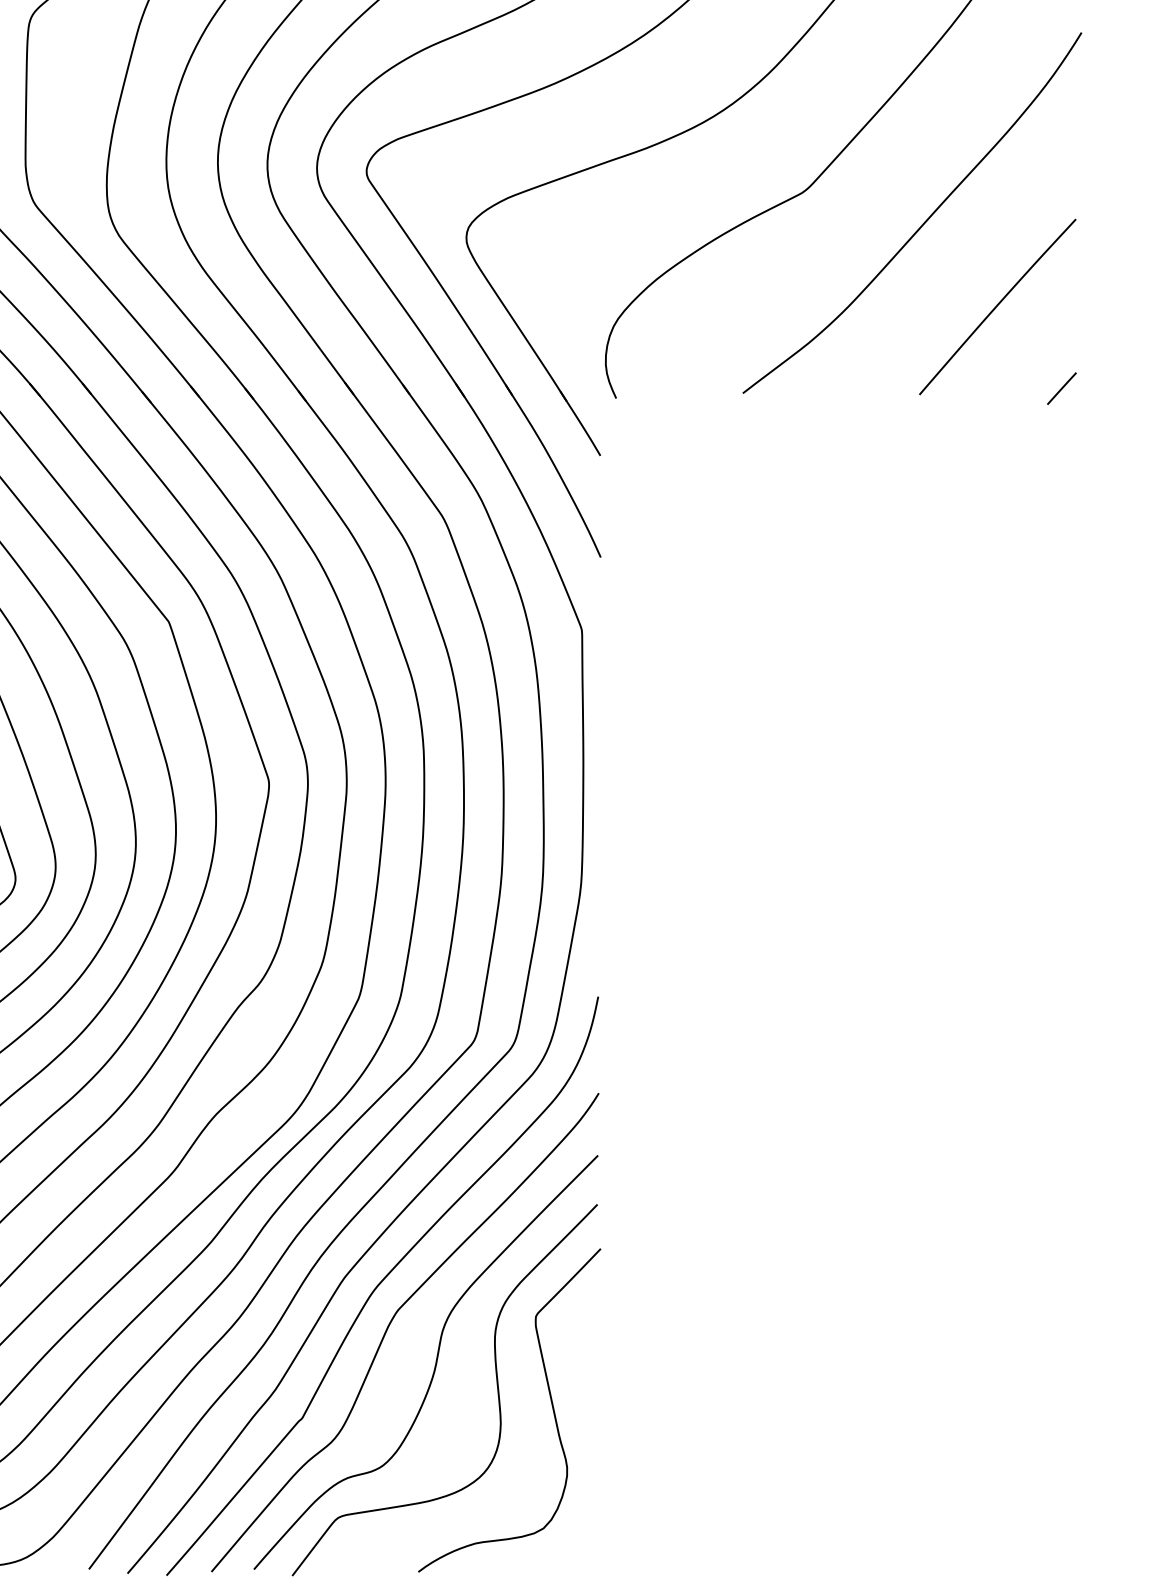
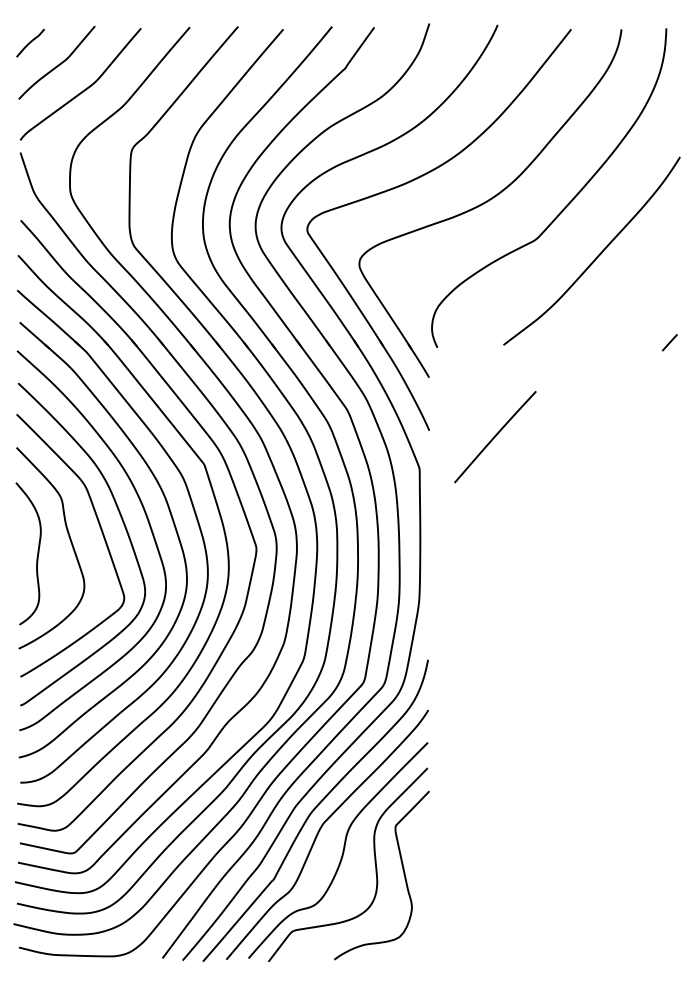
line: (997, 307) -> (495, 437), moved

